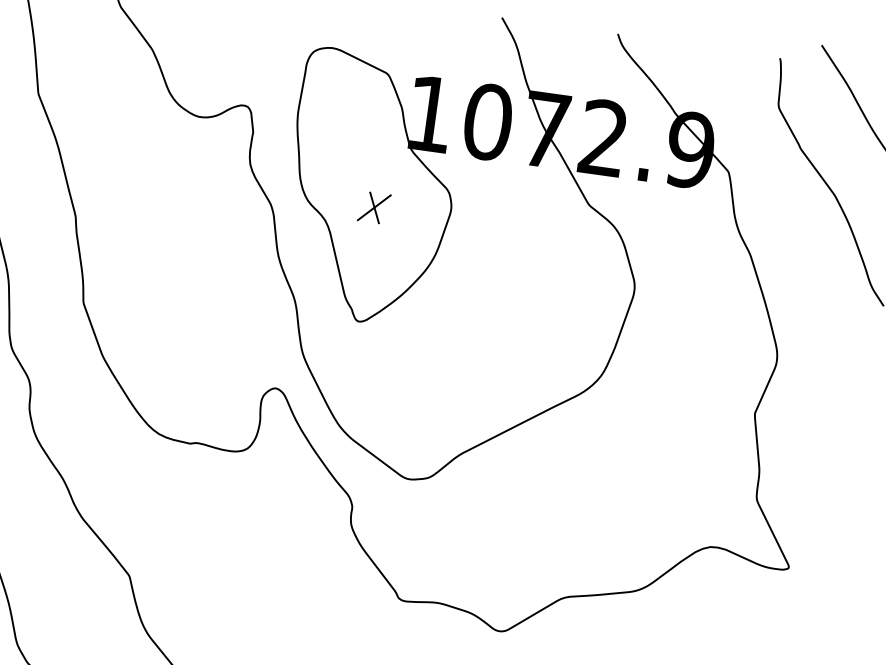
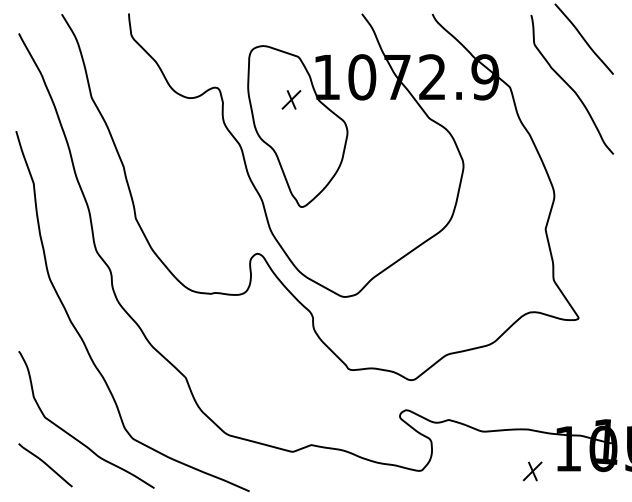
part: (374, 207) -> (291, 99), moved

